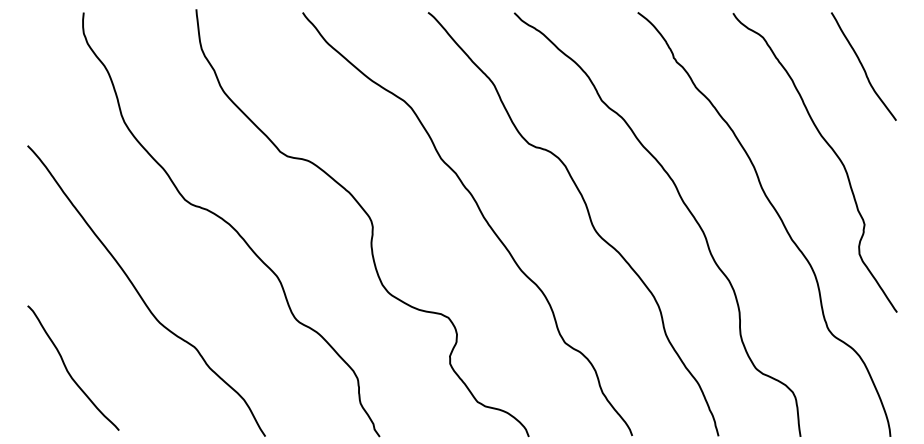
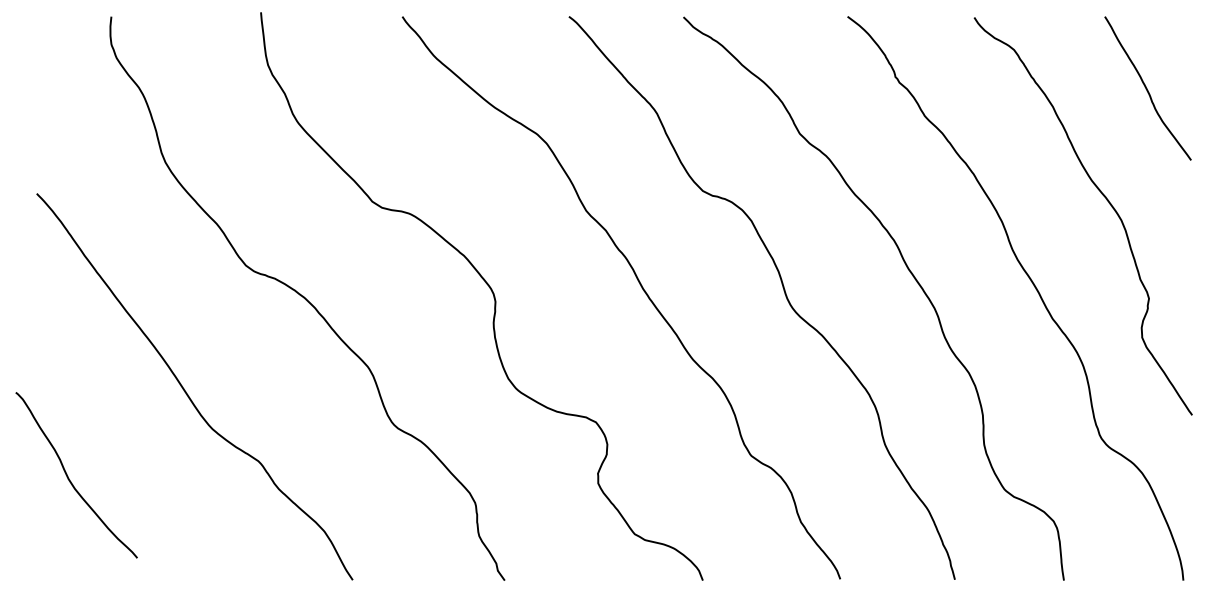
curve: (68, 370) -> (69, 478), moved

